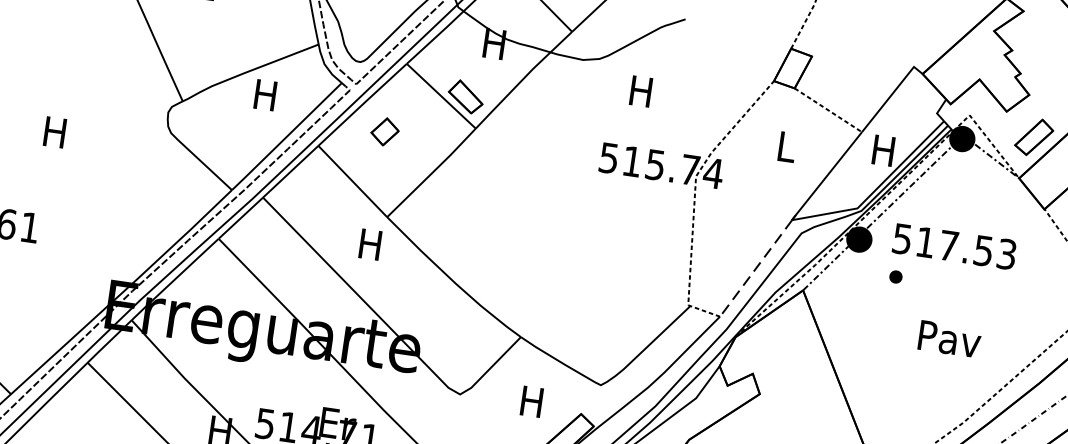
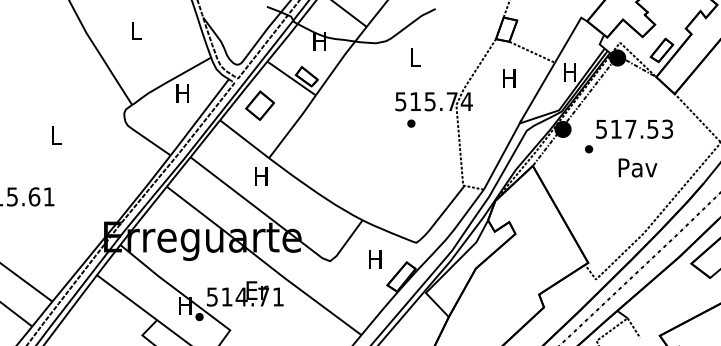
text: (640, 91) -> (414, 57), H -> L
text: (54, 131) -> (55, 135), H -> L
part: (384, 131) -> (259, 105), size x1.67
text: (786, 146) -> (509, 78), L -> H
part: (620, 195) -> (411, 123), added
text: (954, 245) -> (634, 128), moved
line: (755, 268) -> (501, 156), dashed -> solid
text: (949, 338) -> (637, 167), moved

